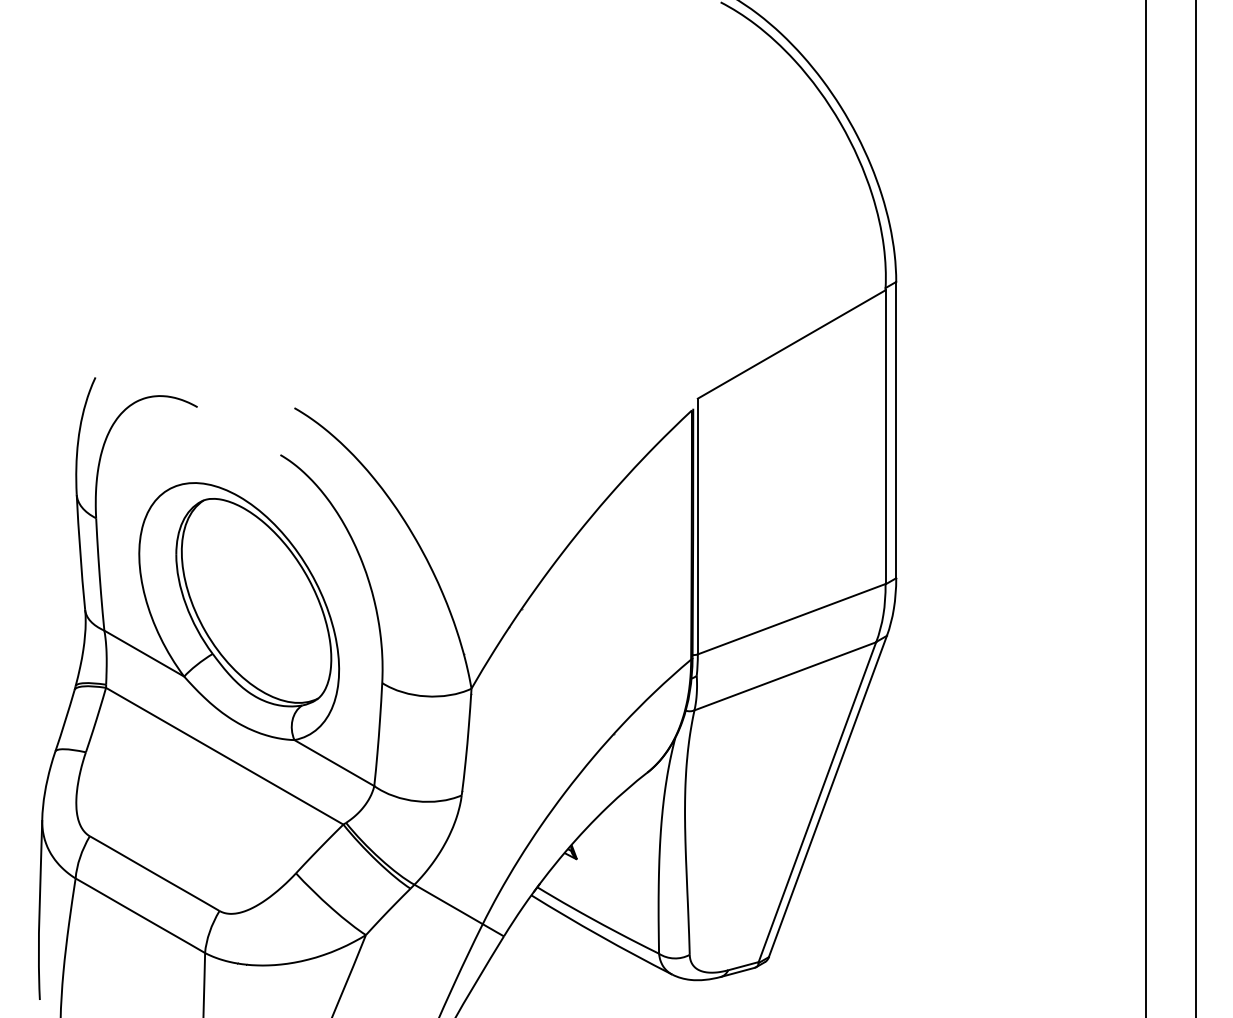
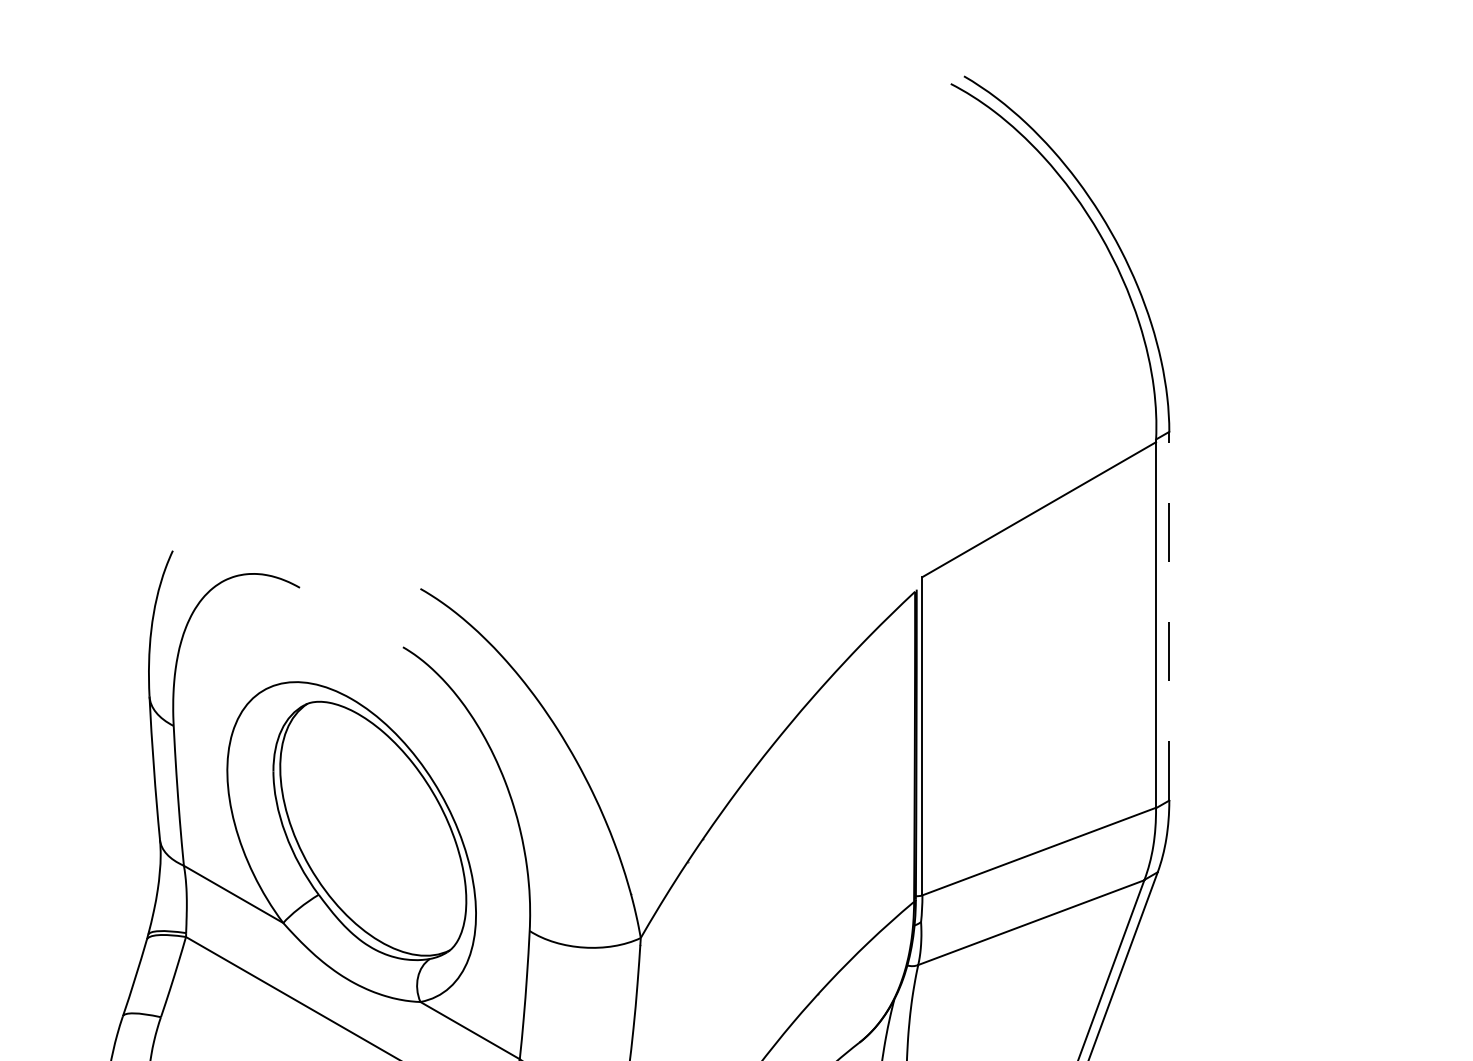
line: (896, 429) -> (1169, 615), solid -> dashed

